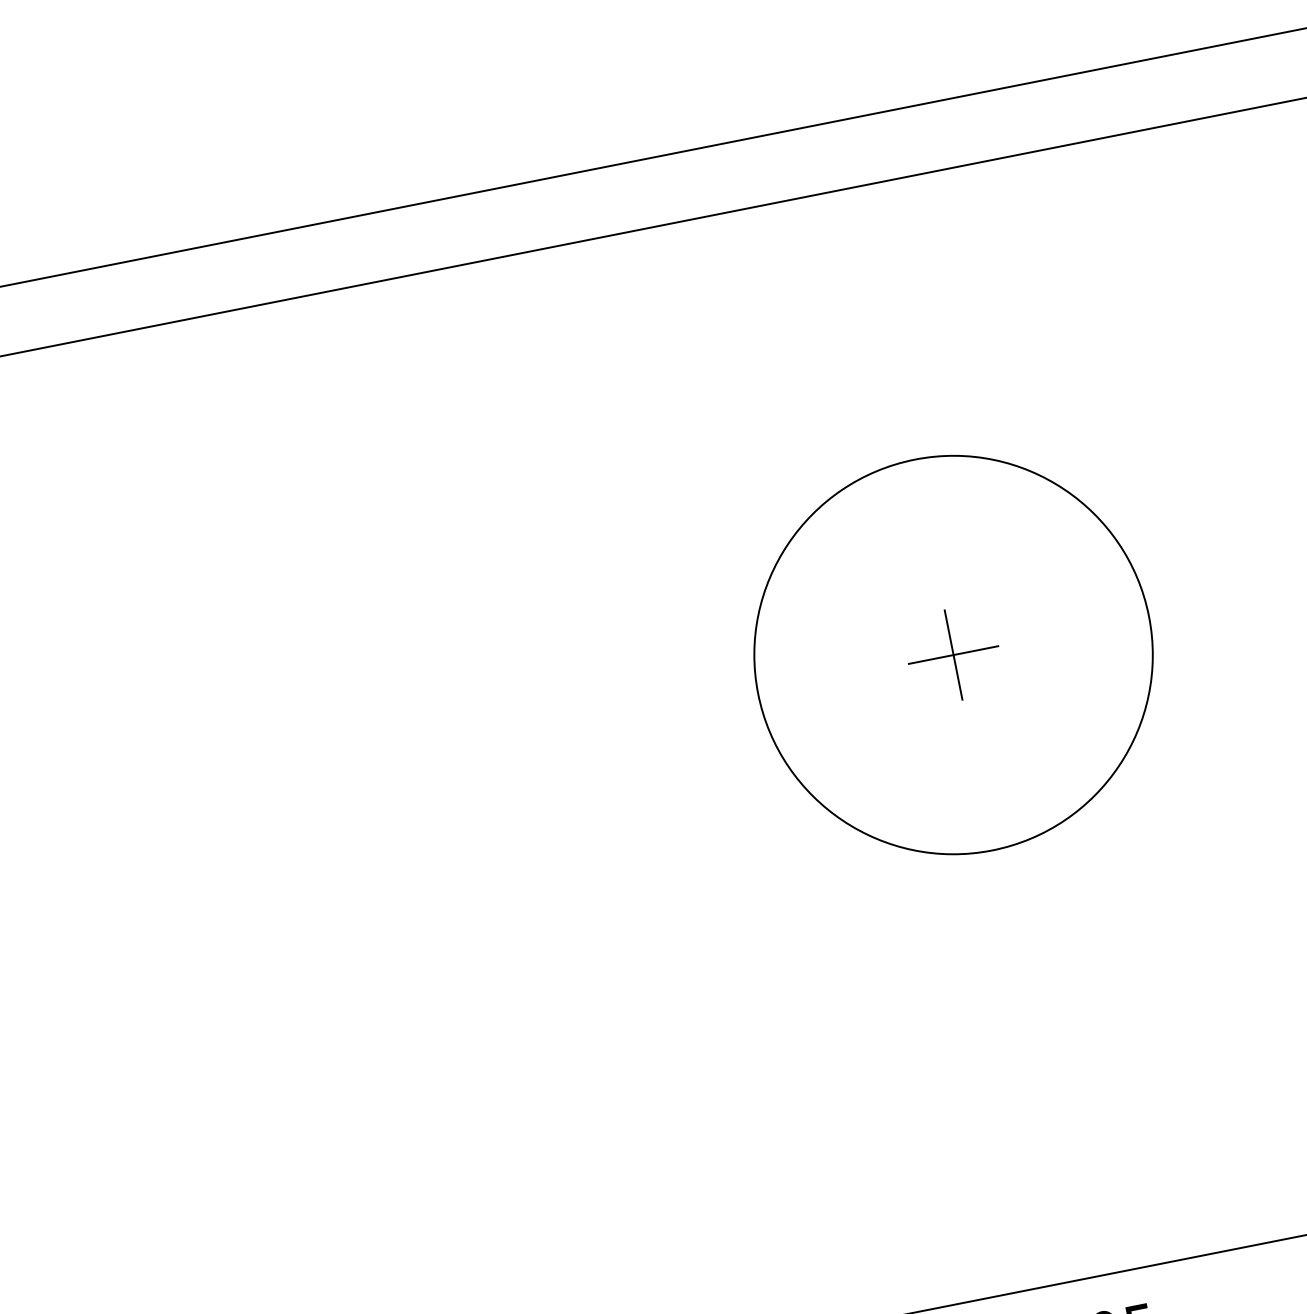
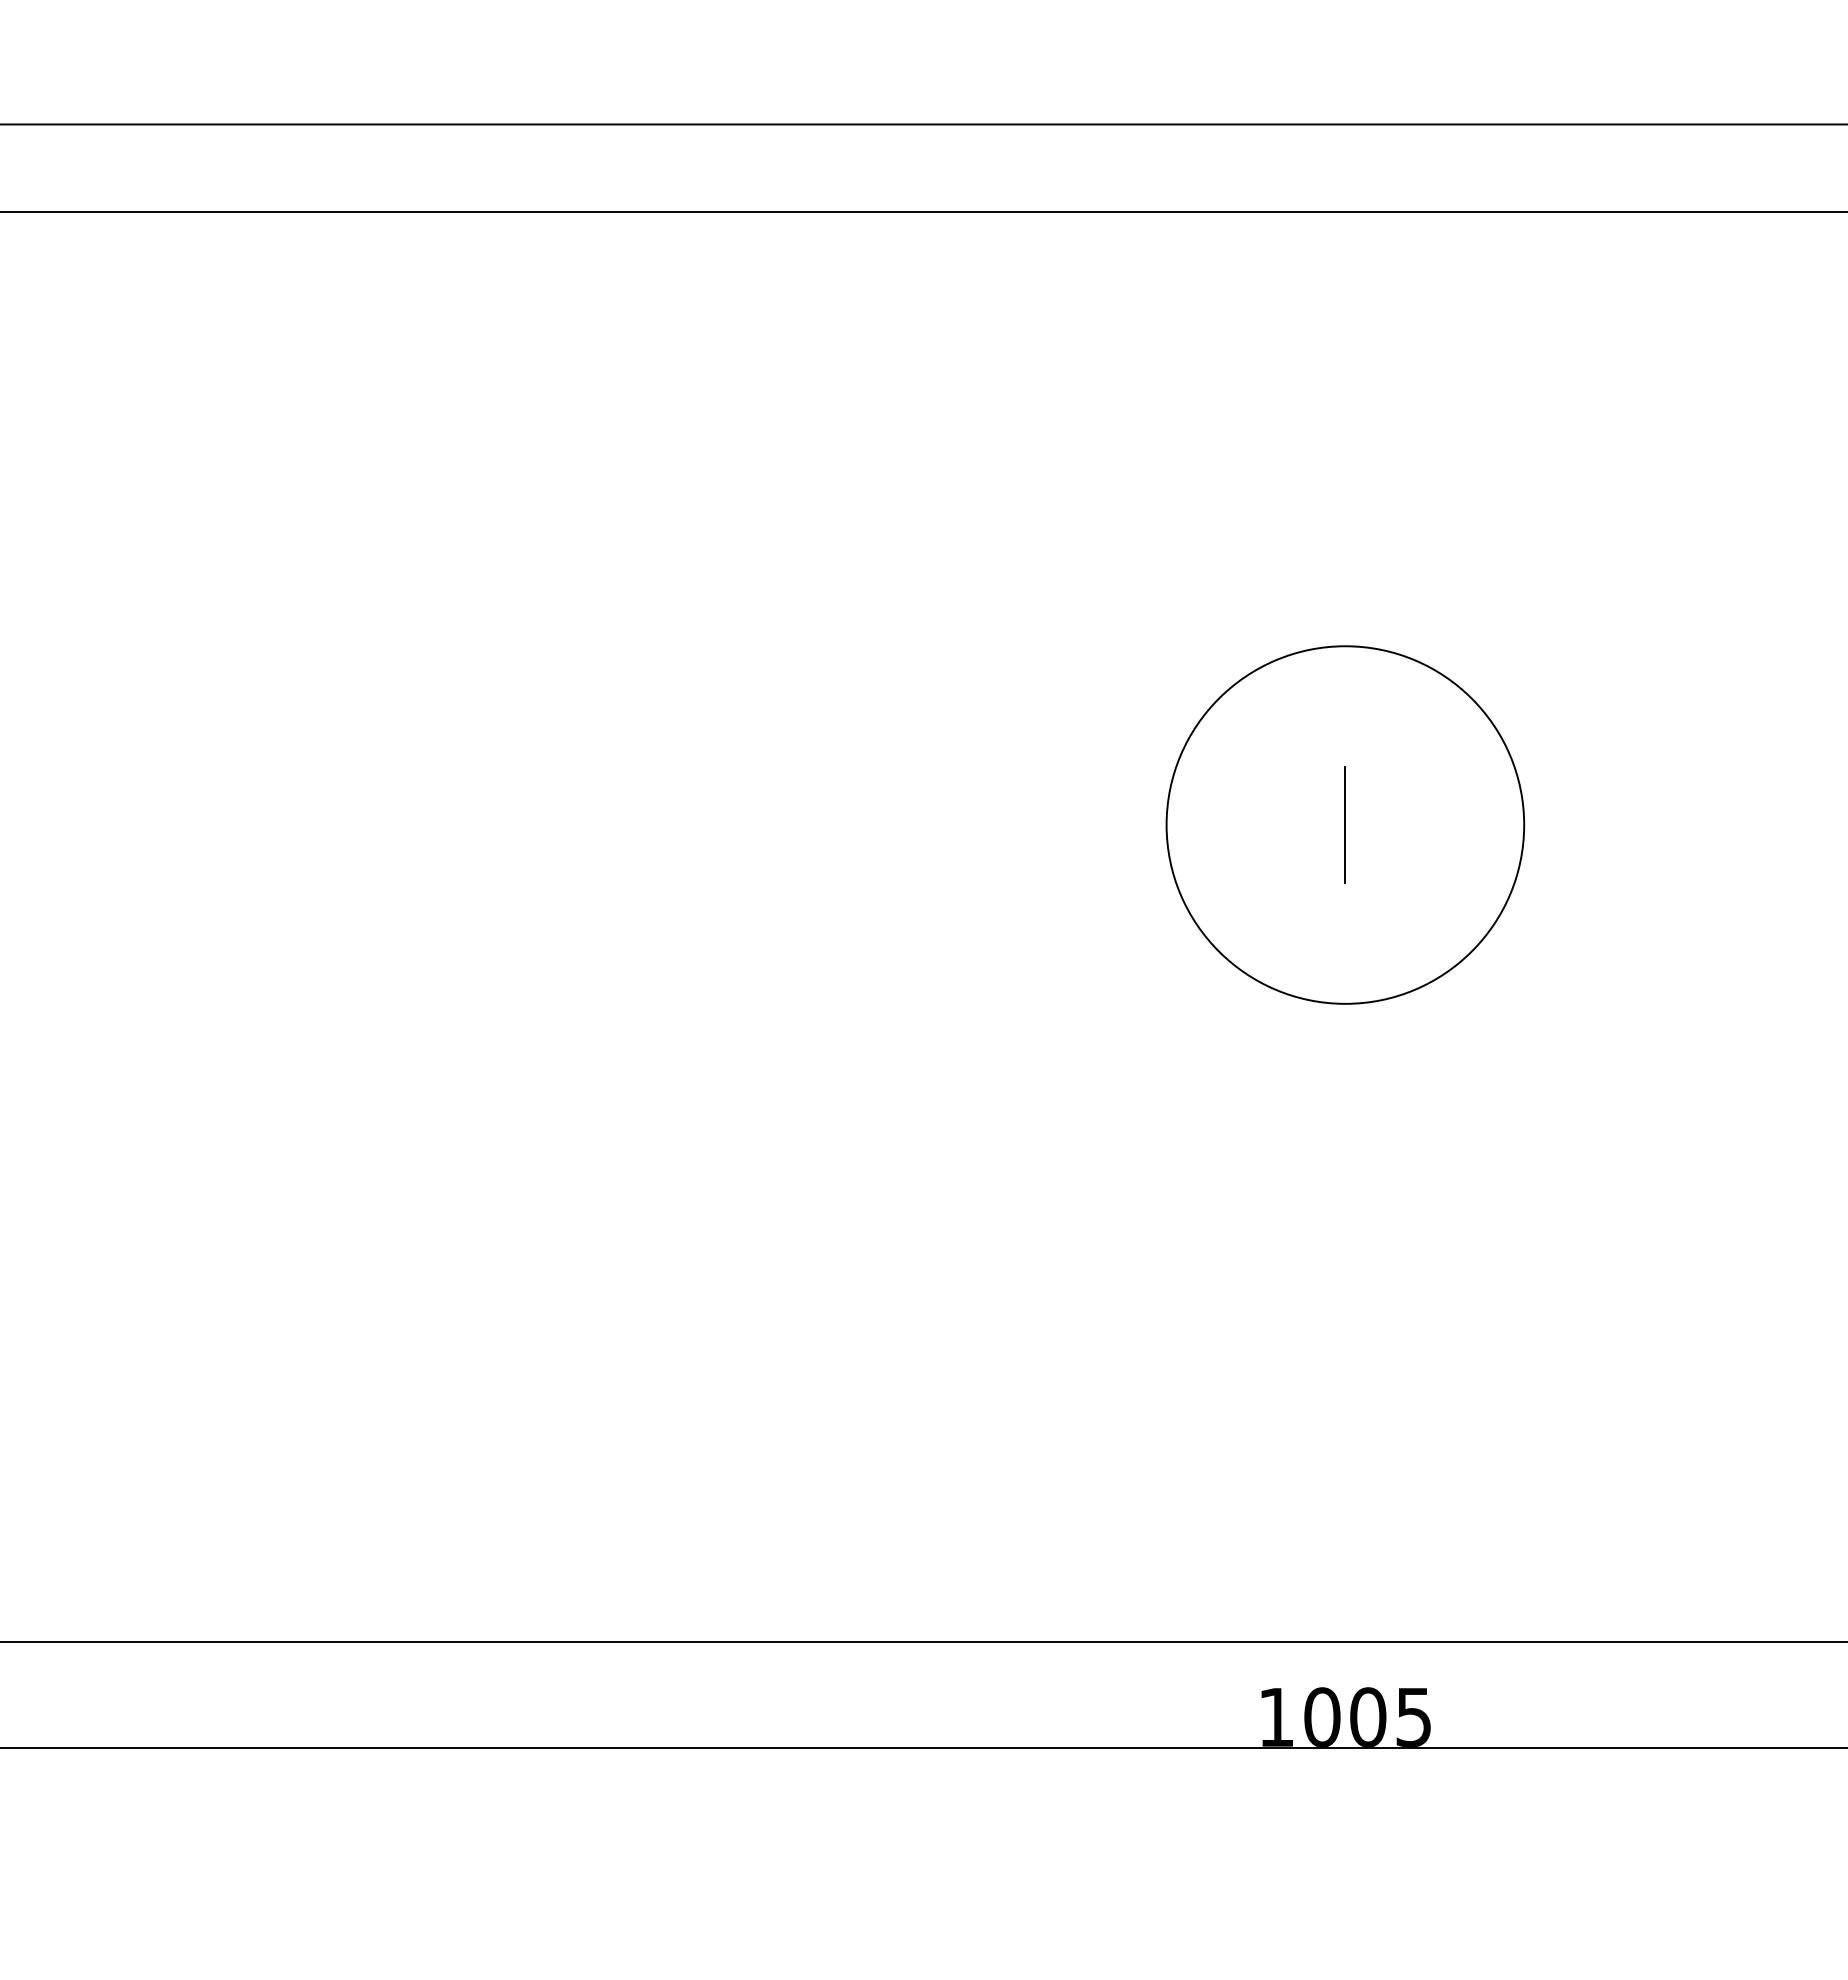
circle: (952, 654) -> (1344, 824), size x0.7
line: (953, 655) -> (1345, 825), removed

